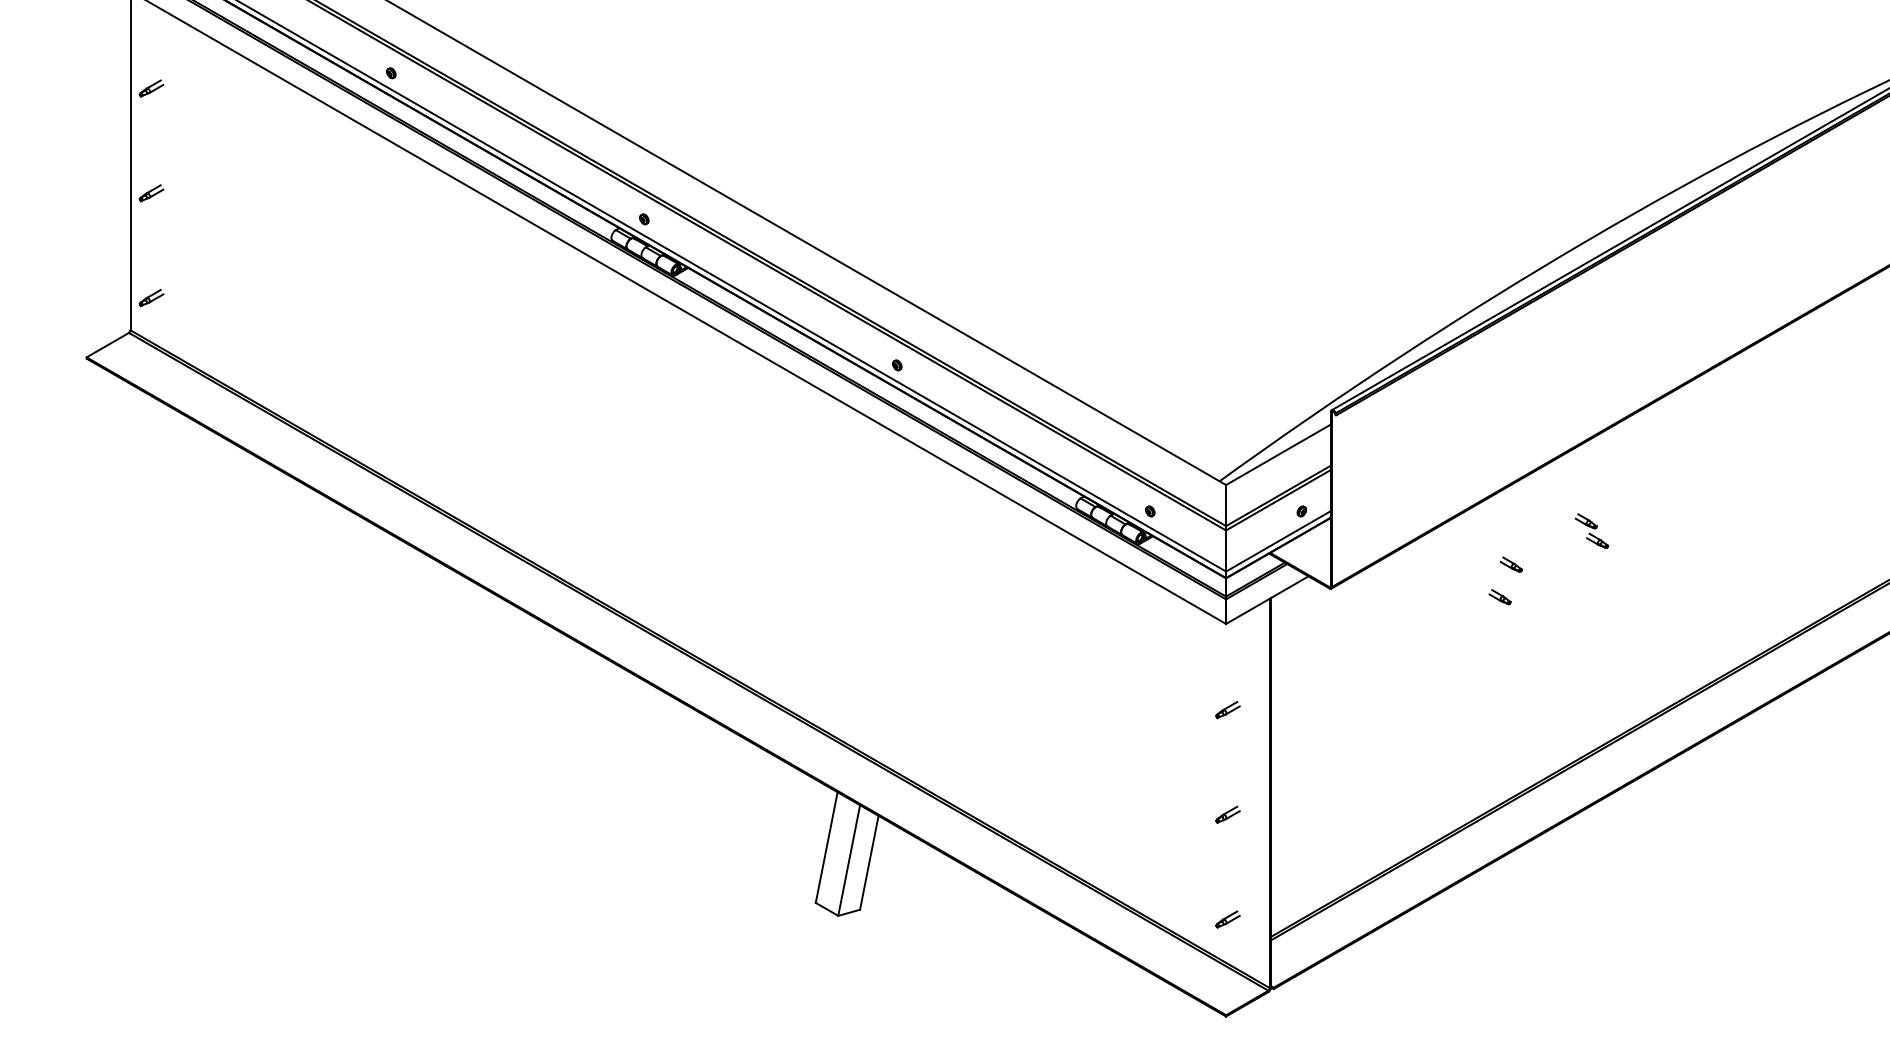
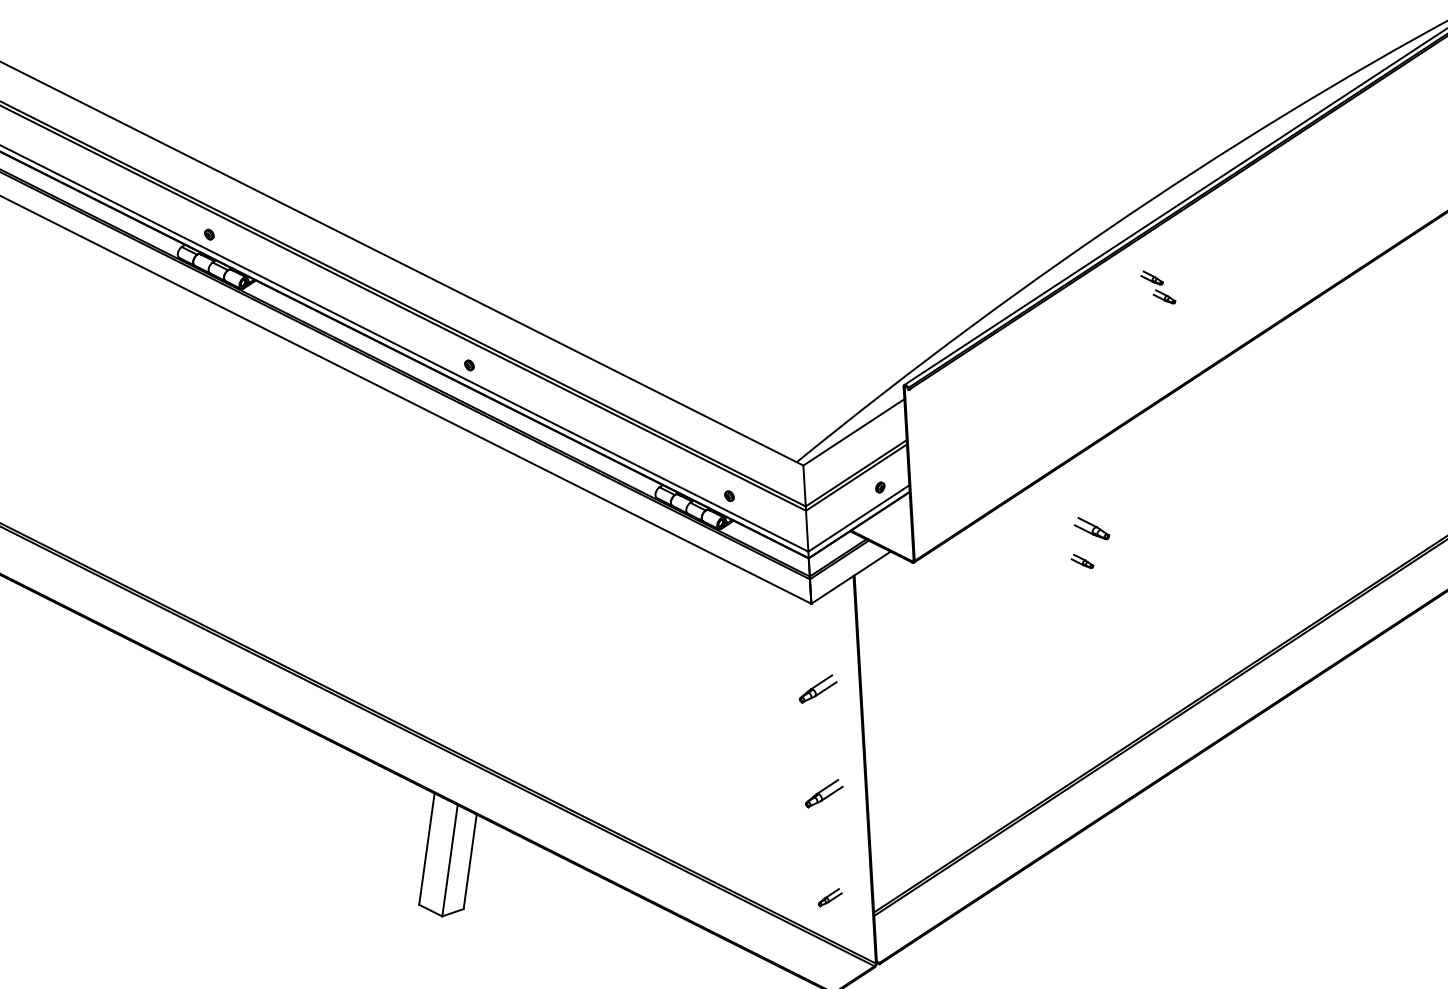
part: (1591, 530) -> (1157, 286), moved
part: (1510, 564) -> (1090, 528), size x1.6
part: (1227, 710) -> (817, 689), size x1.6
part: (1227, 814) -> (823, 793), size x1.6

